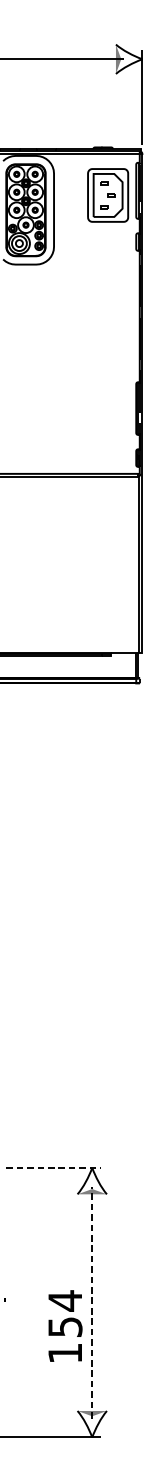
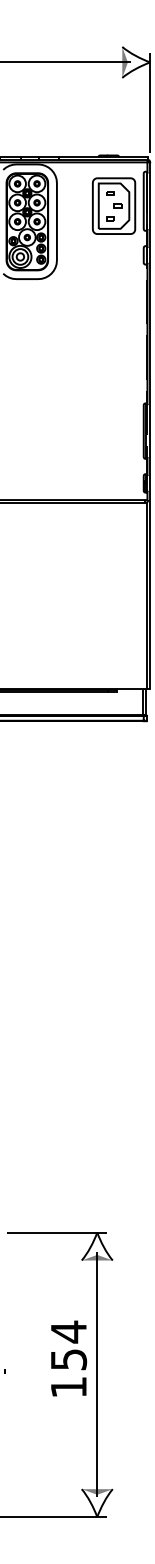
line: (53, 1167) -> (56, 1232), dashed -> solid
line: (92, 1302) -> (97, 1374), dashed -> solid
text: (65, 1326) -> (69, 1358), moved

